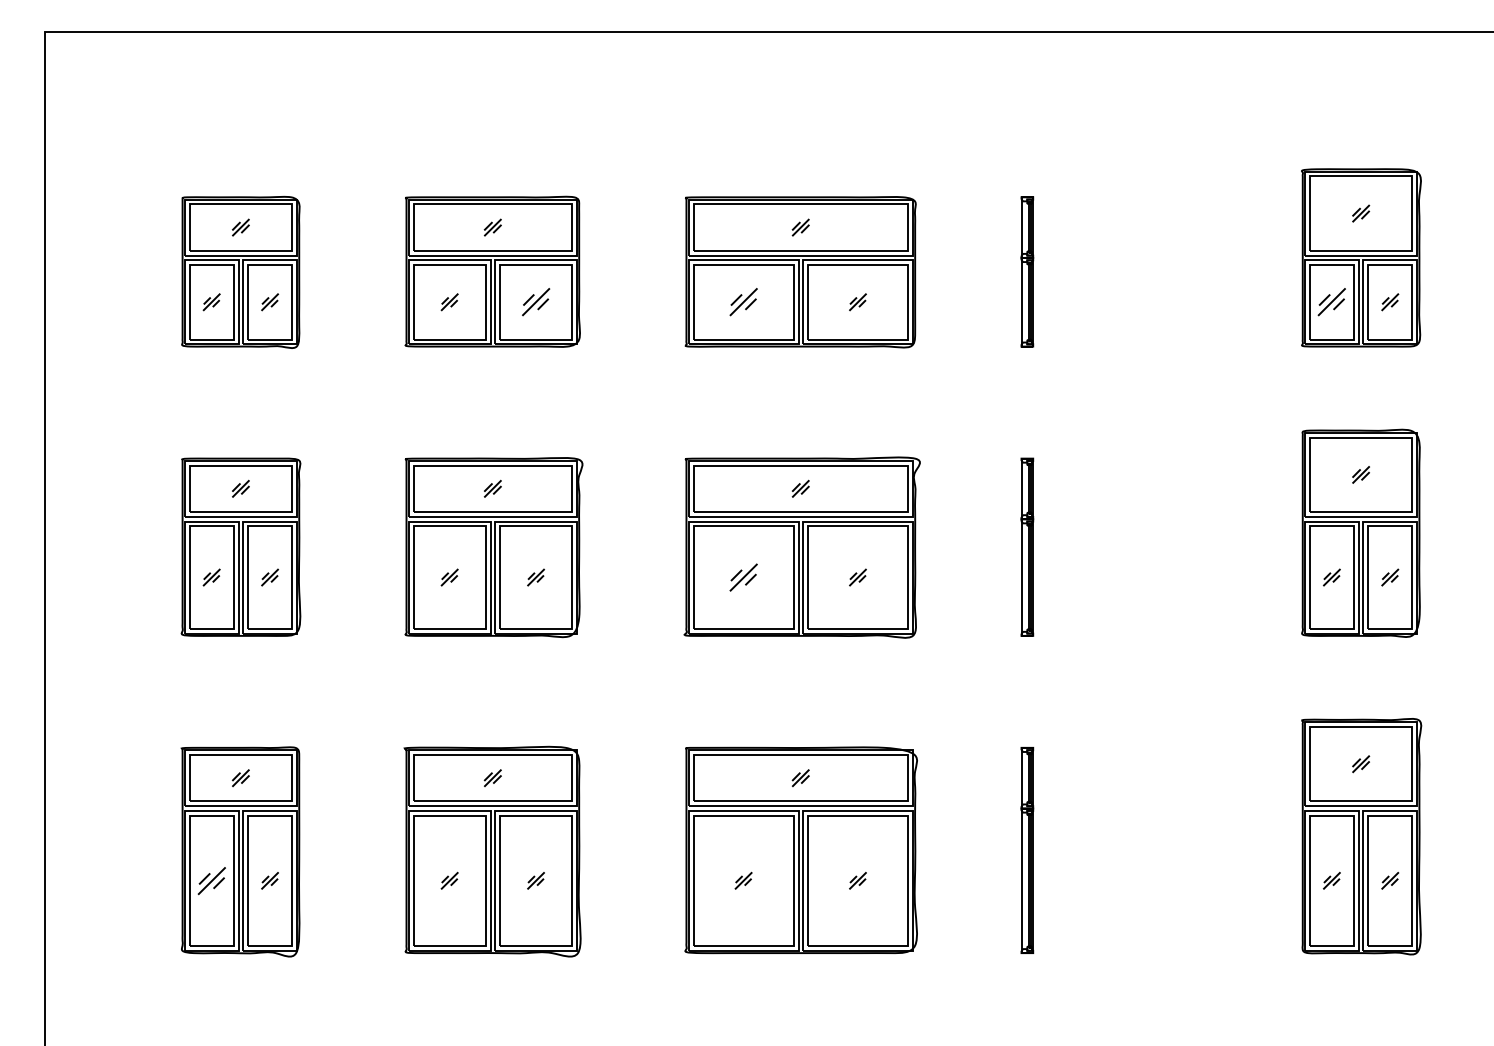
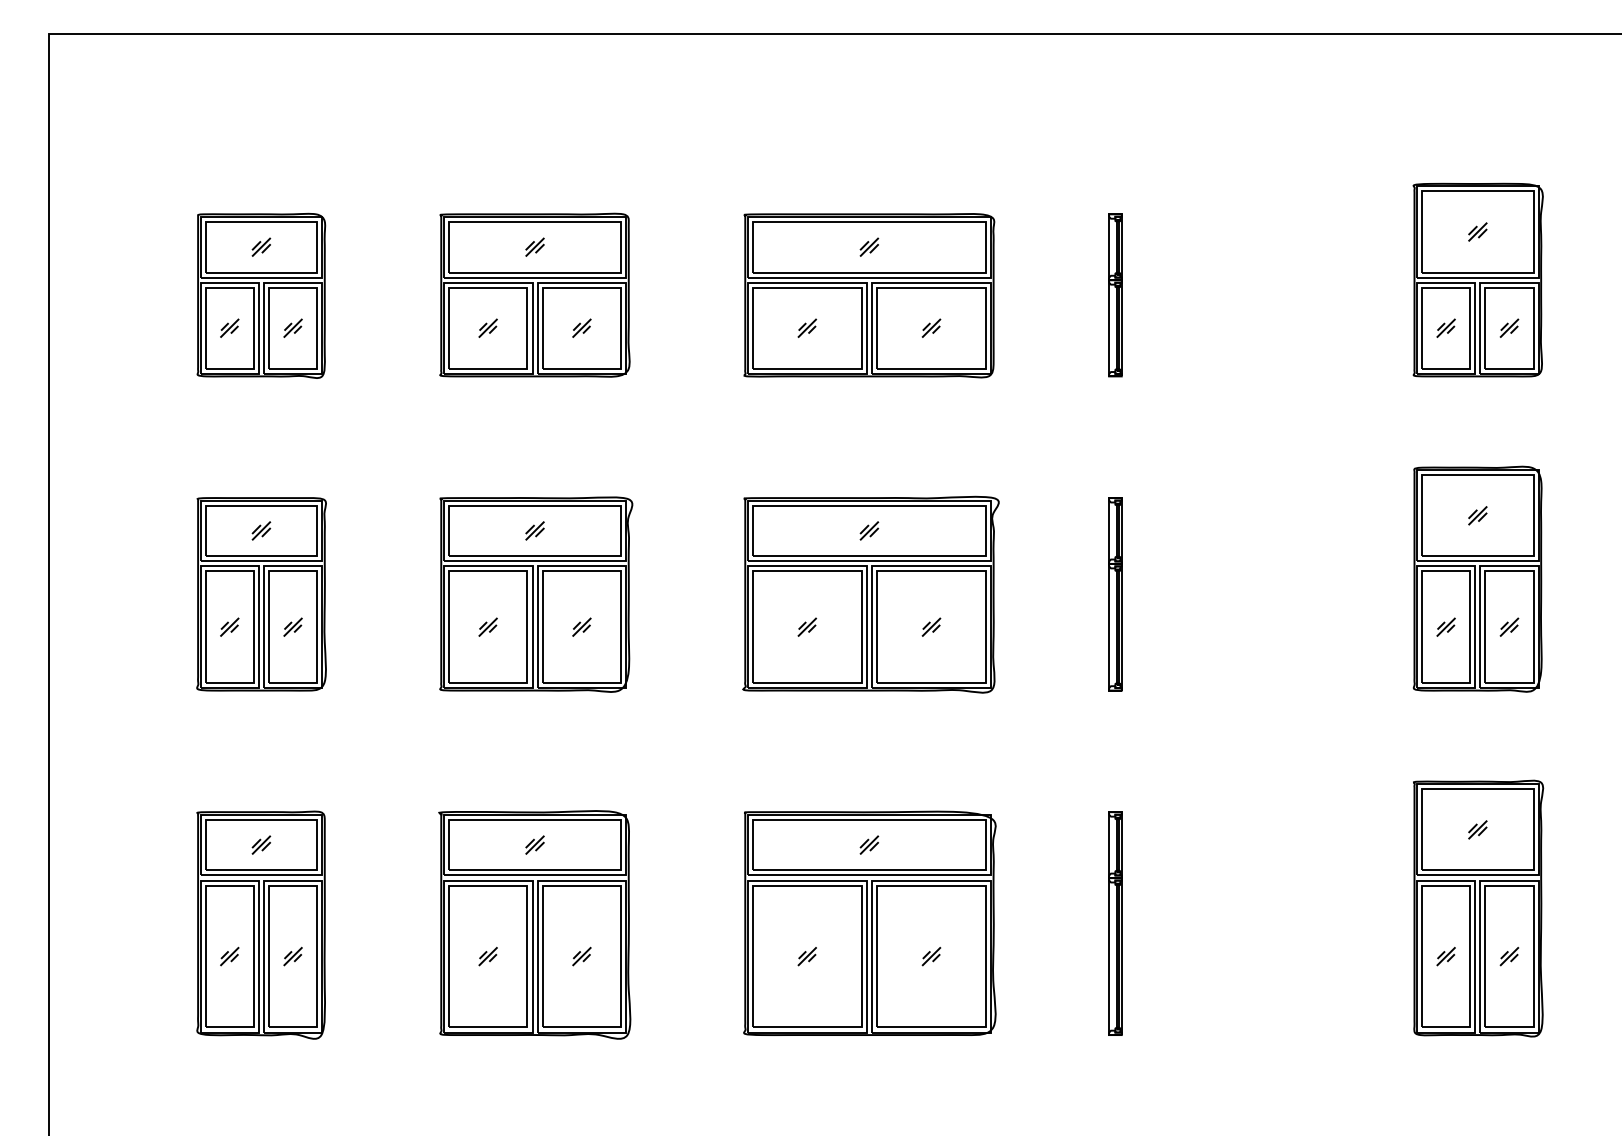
part: (535, 302) -> (581, 328), size x0.62
part: (743, 302) -> (807, 328), size x0.62
part: (1331, 302) -> (1445, 328), size x0.62
part: (743, 577) -> (807, 627), size x0.62
part: (211, 880) -> (229, 956), size x0.62

